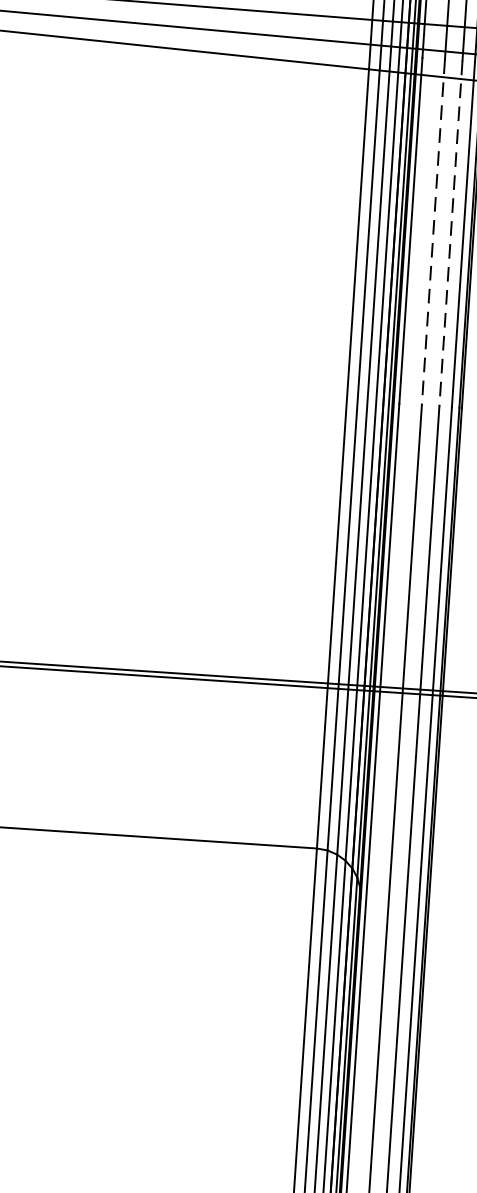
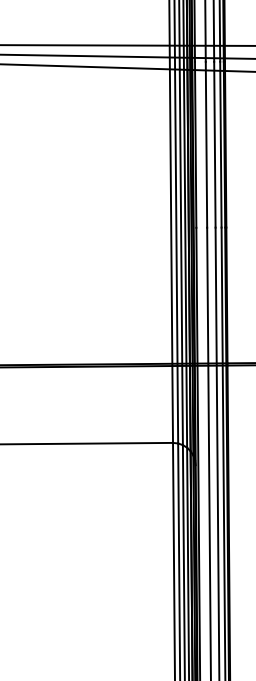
line: (433, 231) -> (206, 144), dashed -> solid
line: (450, 233) -> (214, 144), dashed -> solid

